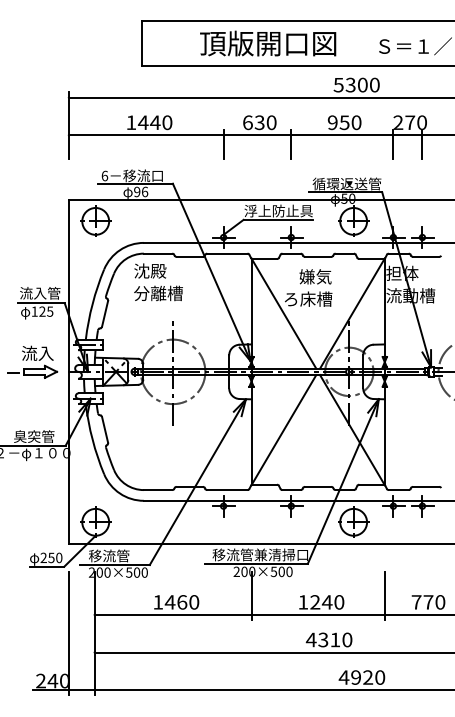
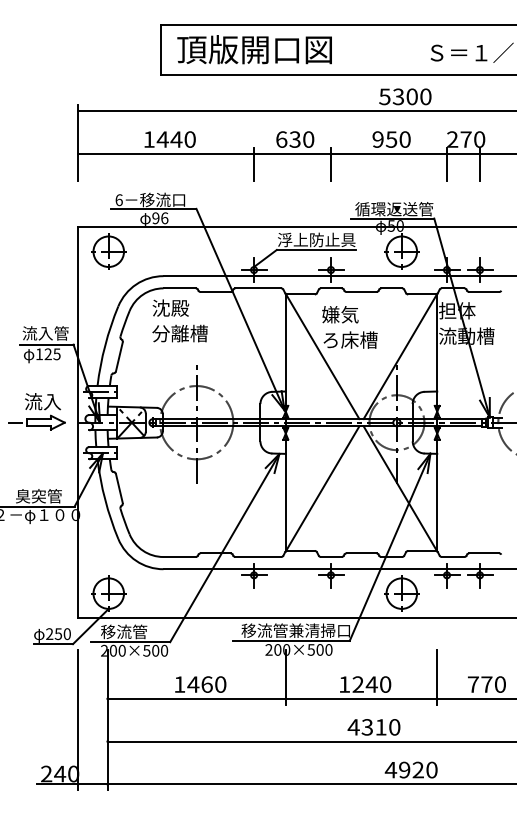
text: (268, 43) -> (255, 49), moved
text: (315, 276) -> (340, 314), moved

